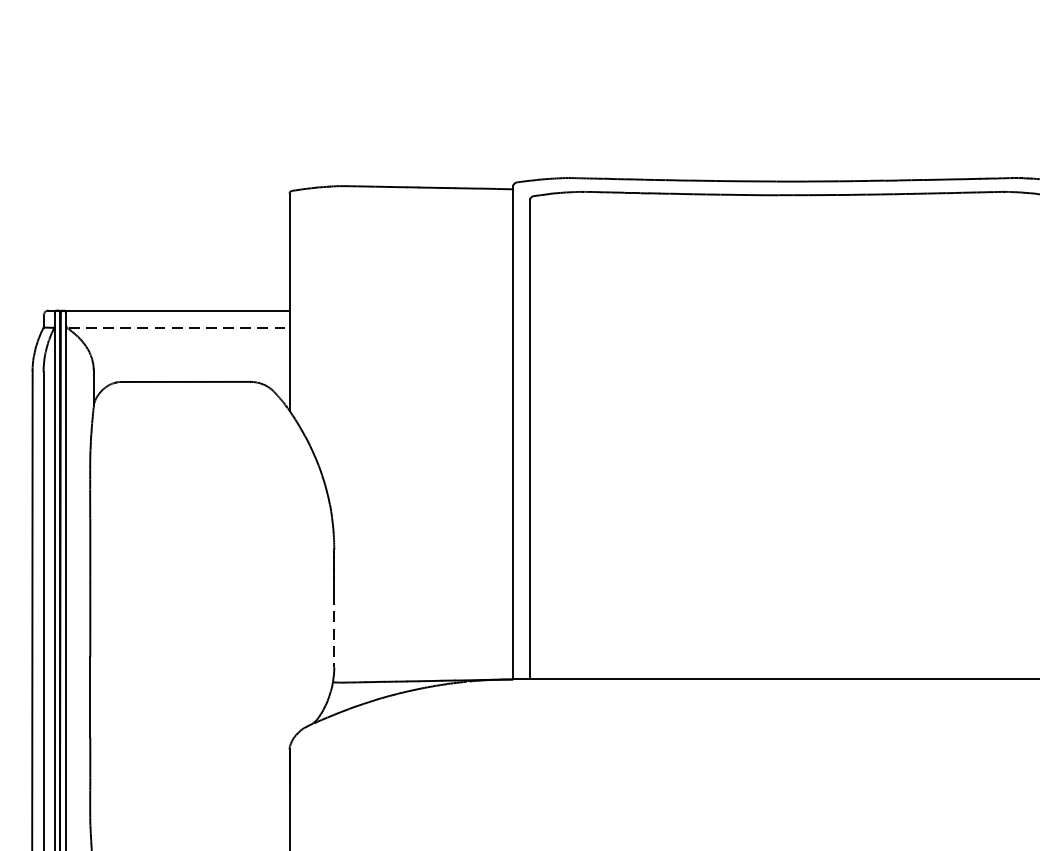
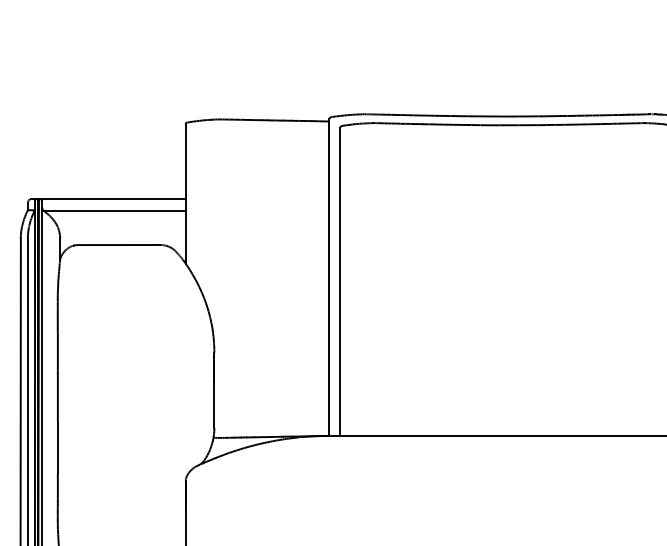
line: (178, 328) -> (114, 210), dashed -> solid
line: (334, 632) -> (214, 405), dashed -> solid

